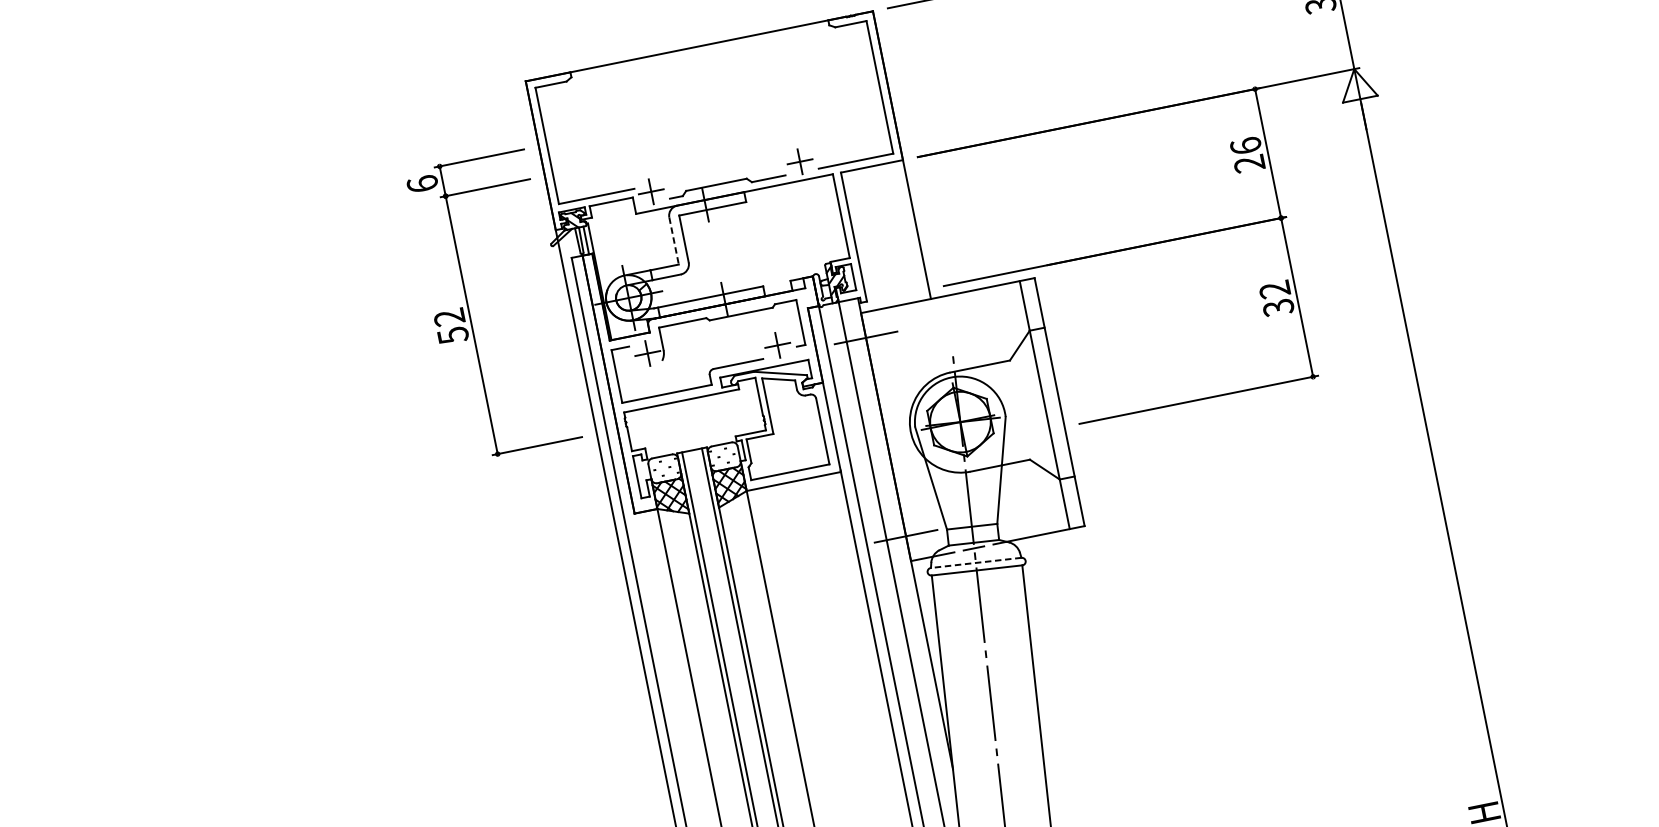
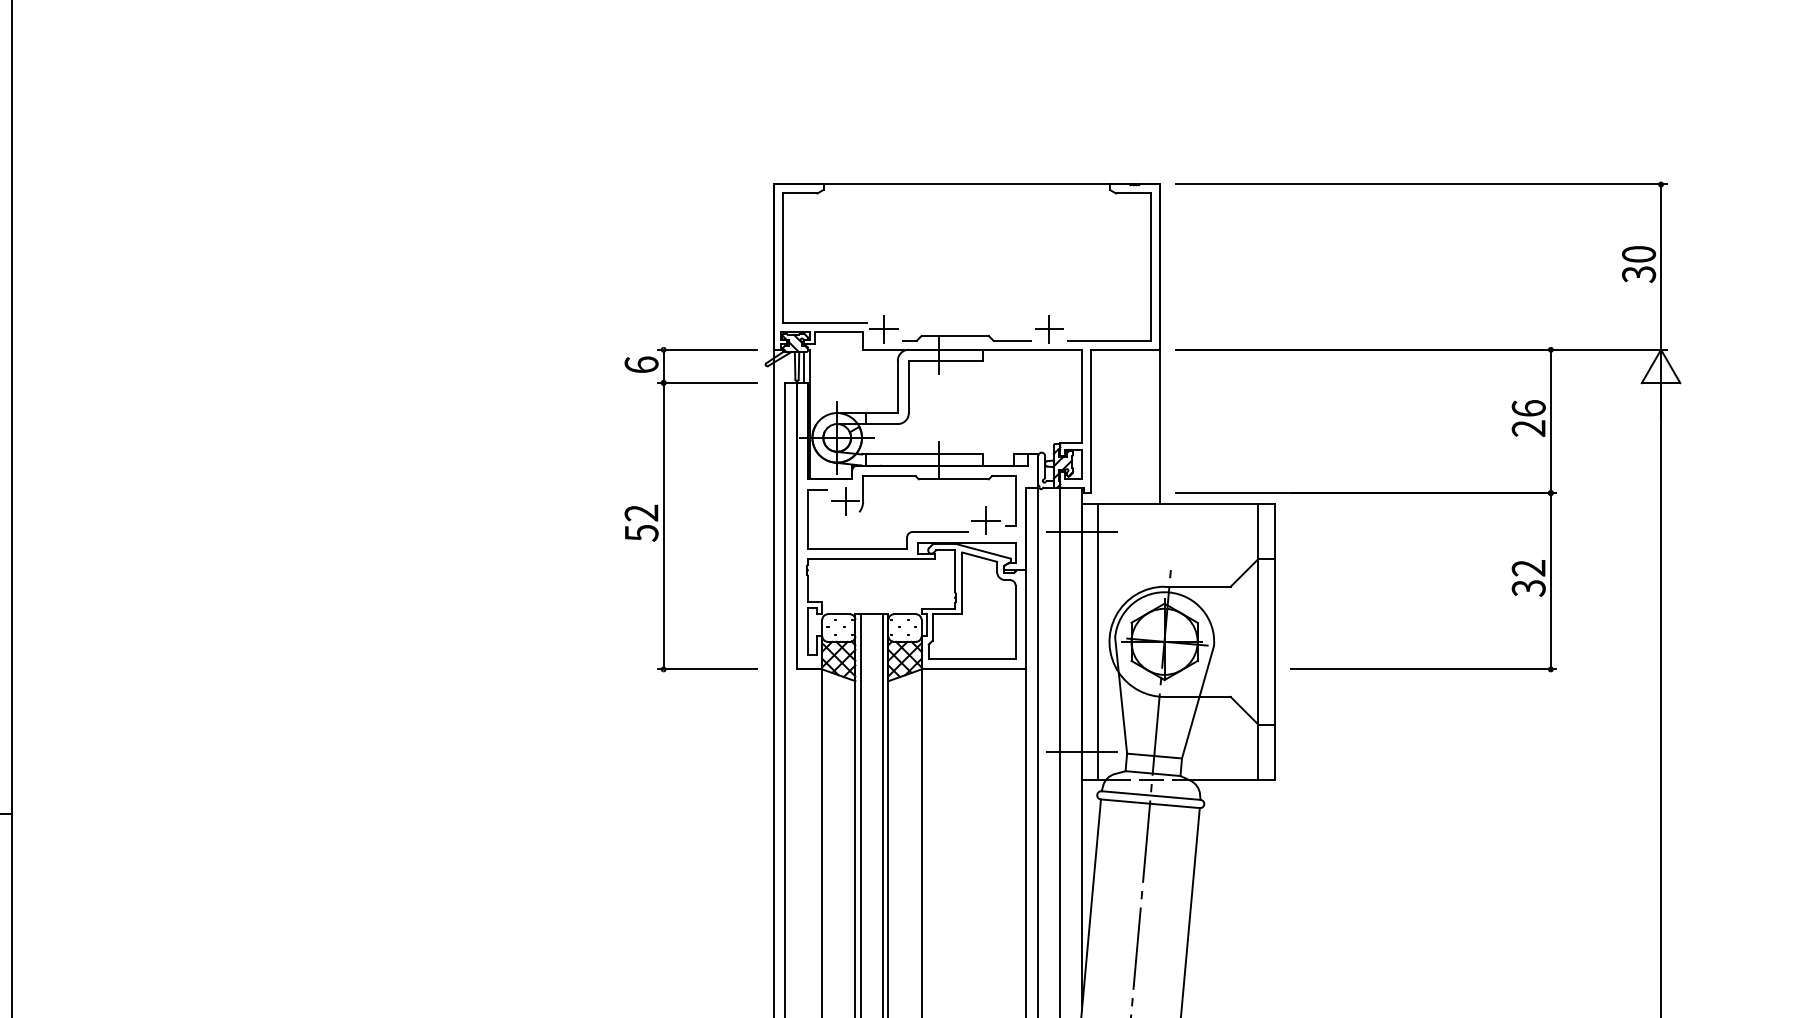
line: (673, 241) -> (897, 387), dashed -> solid
part: (469, 310) -> (664, 509), moved
line: (900, 433) -> (1098, 641), added
line: (976, 562) -> (1151, 795), dashed -> solid

